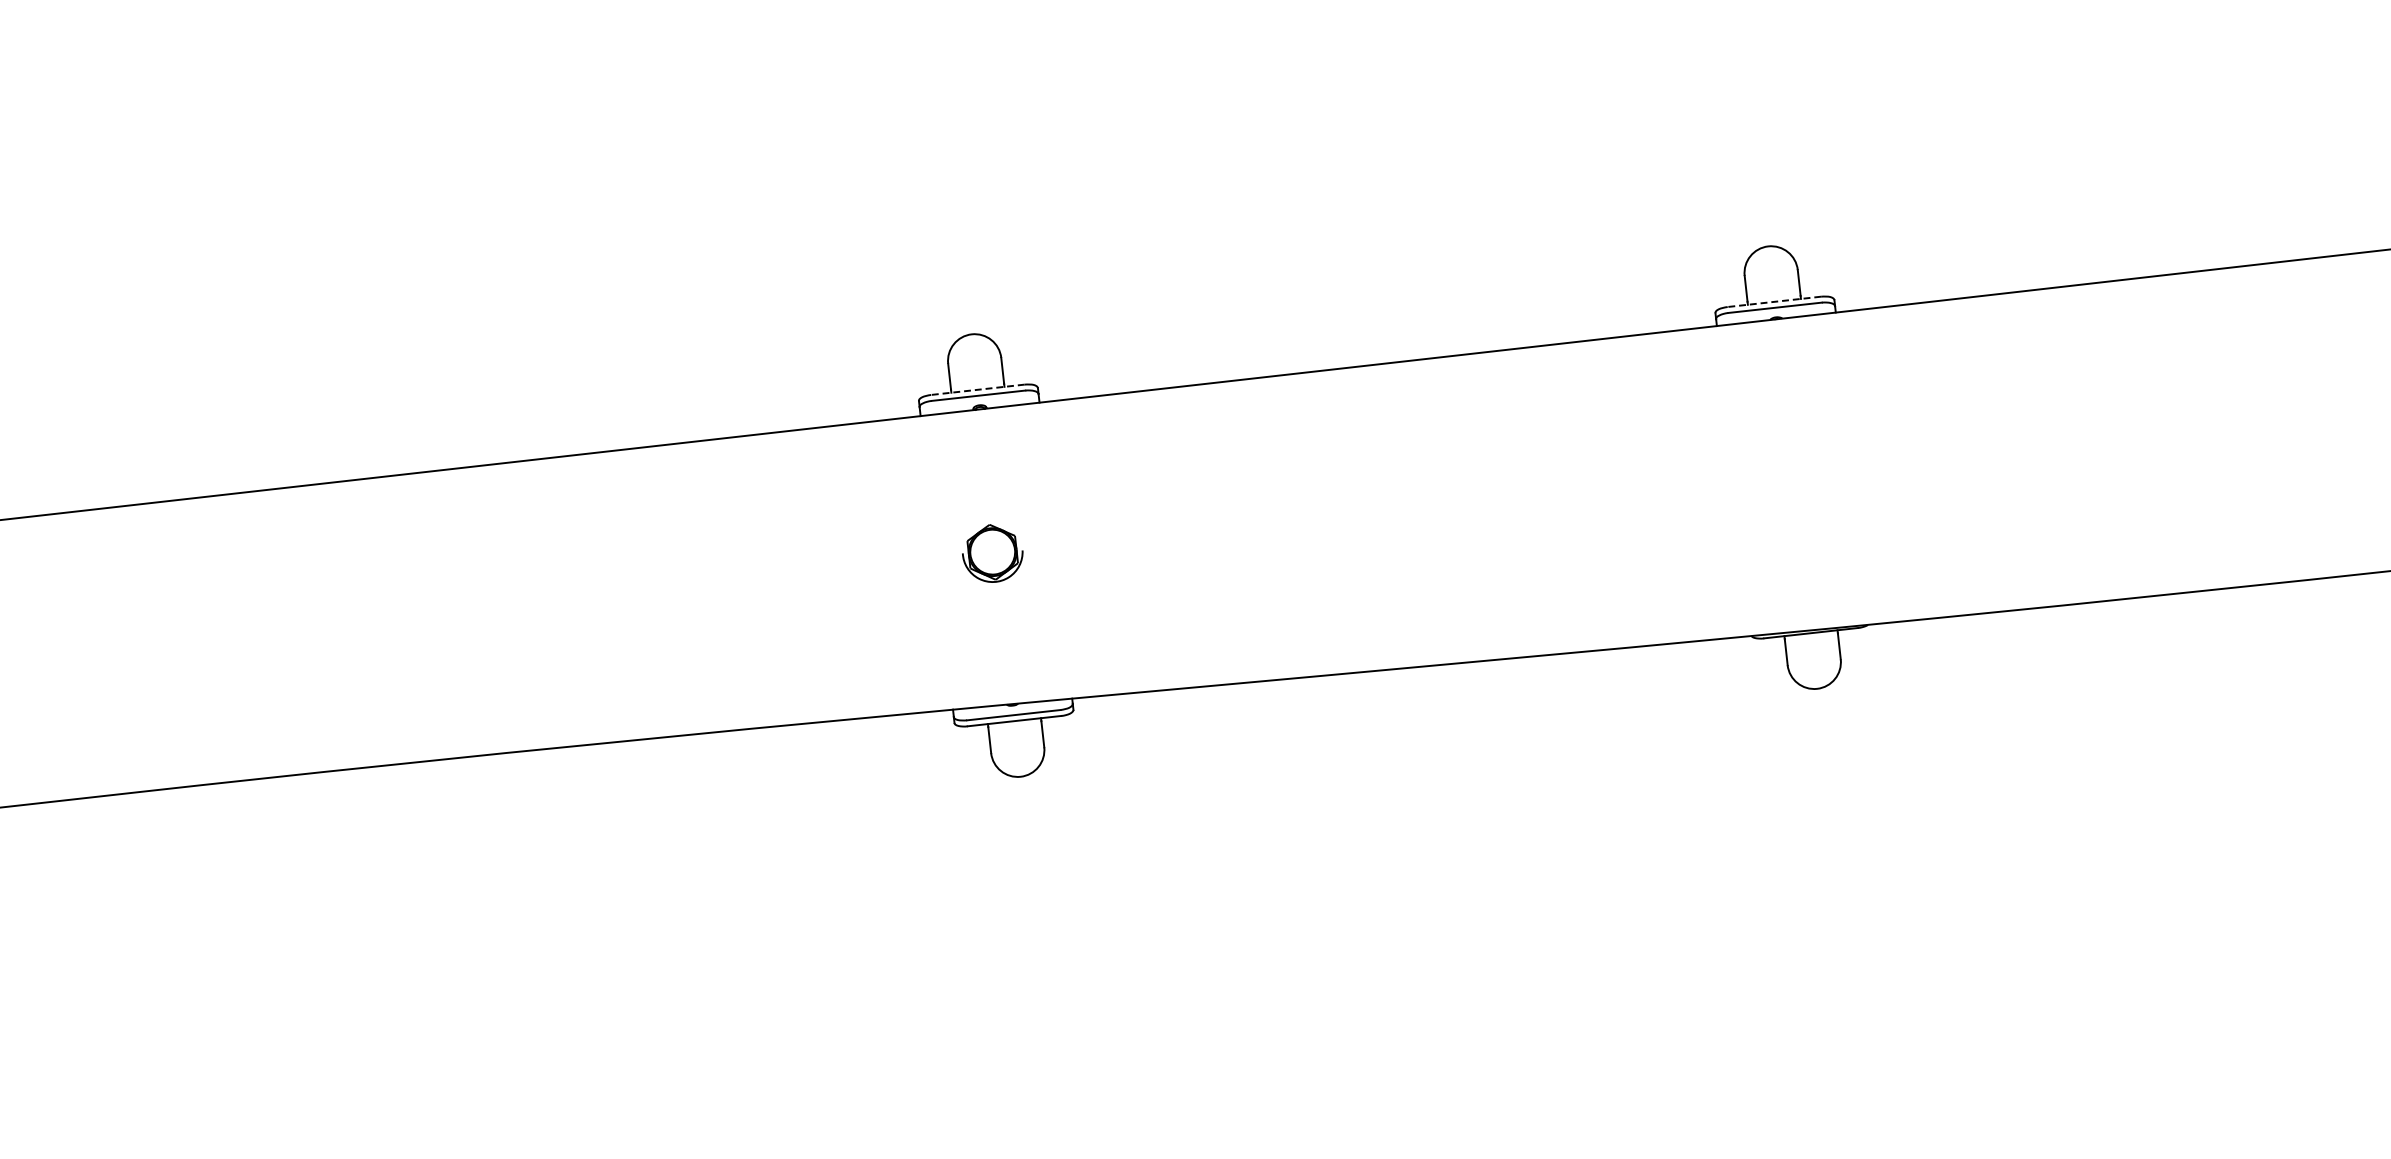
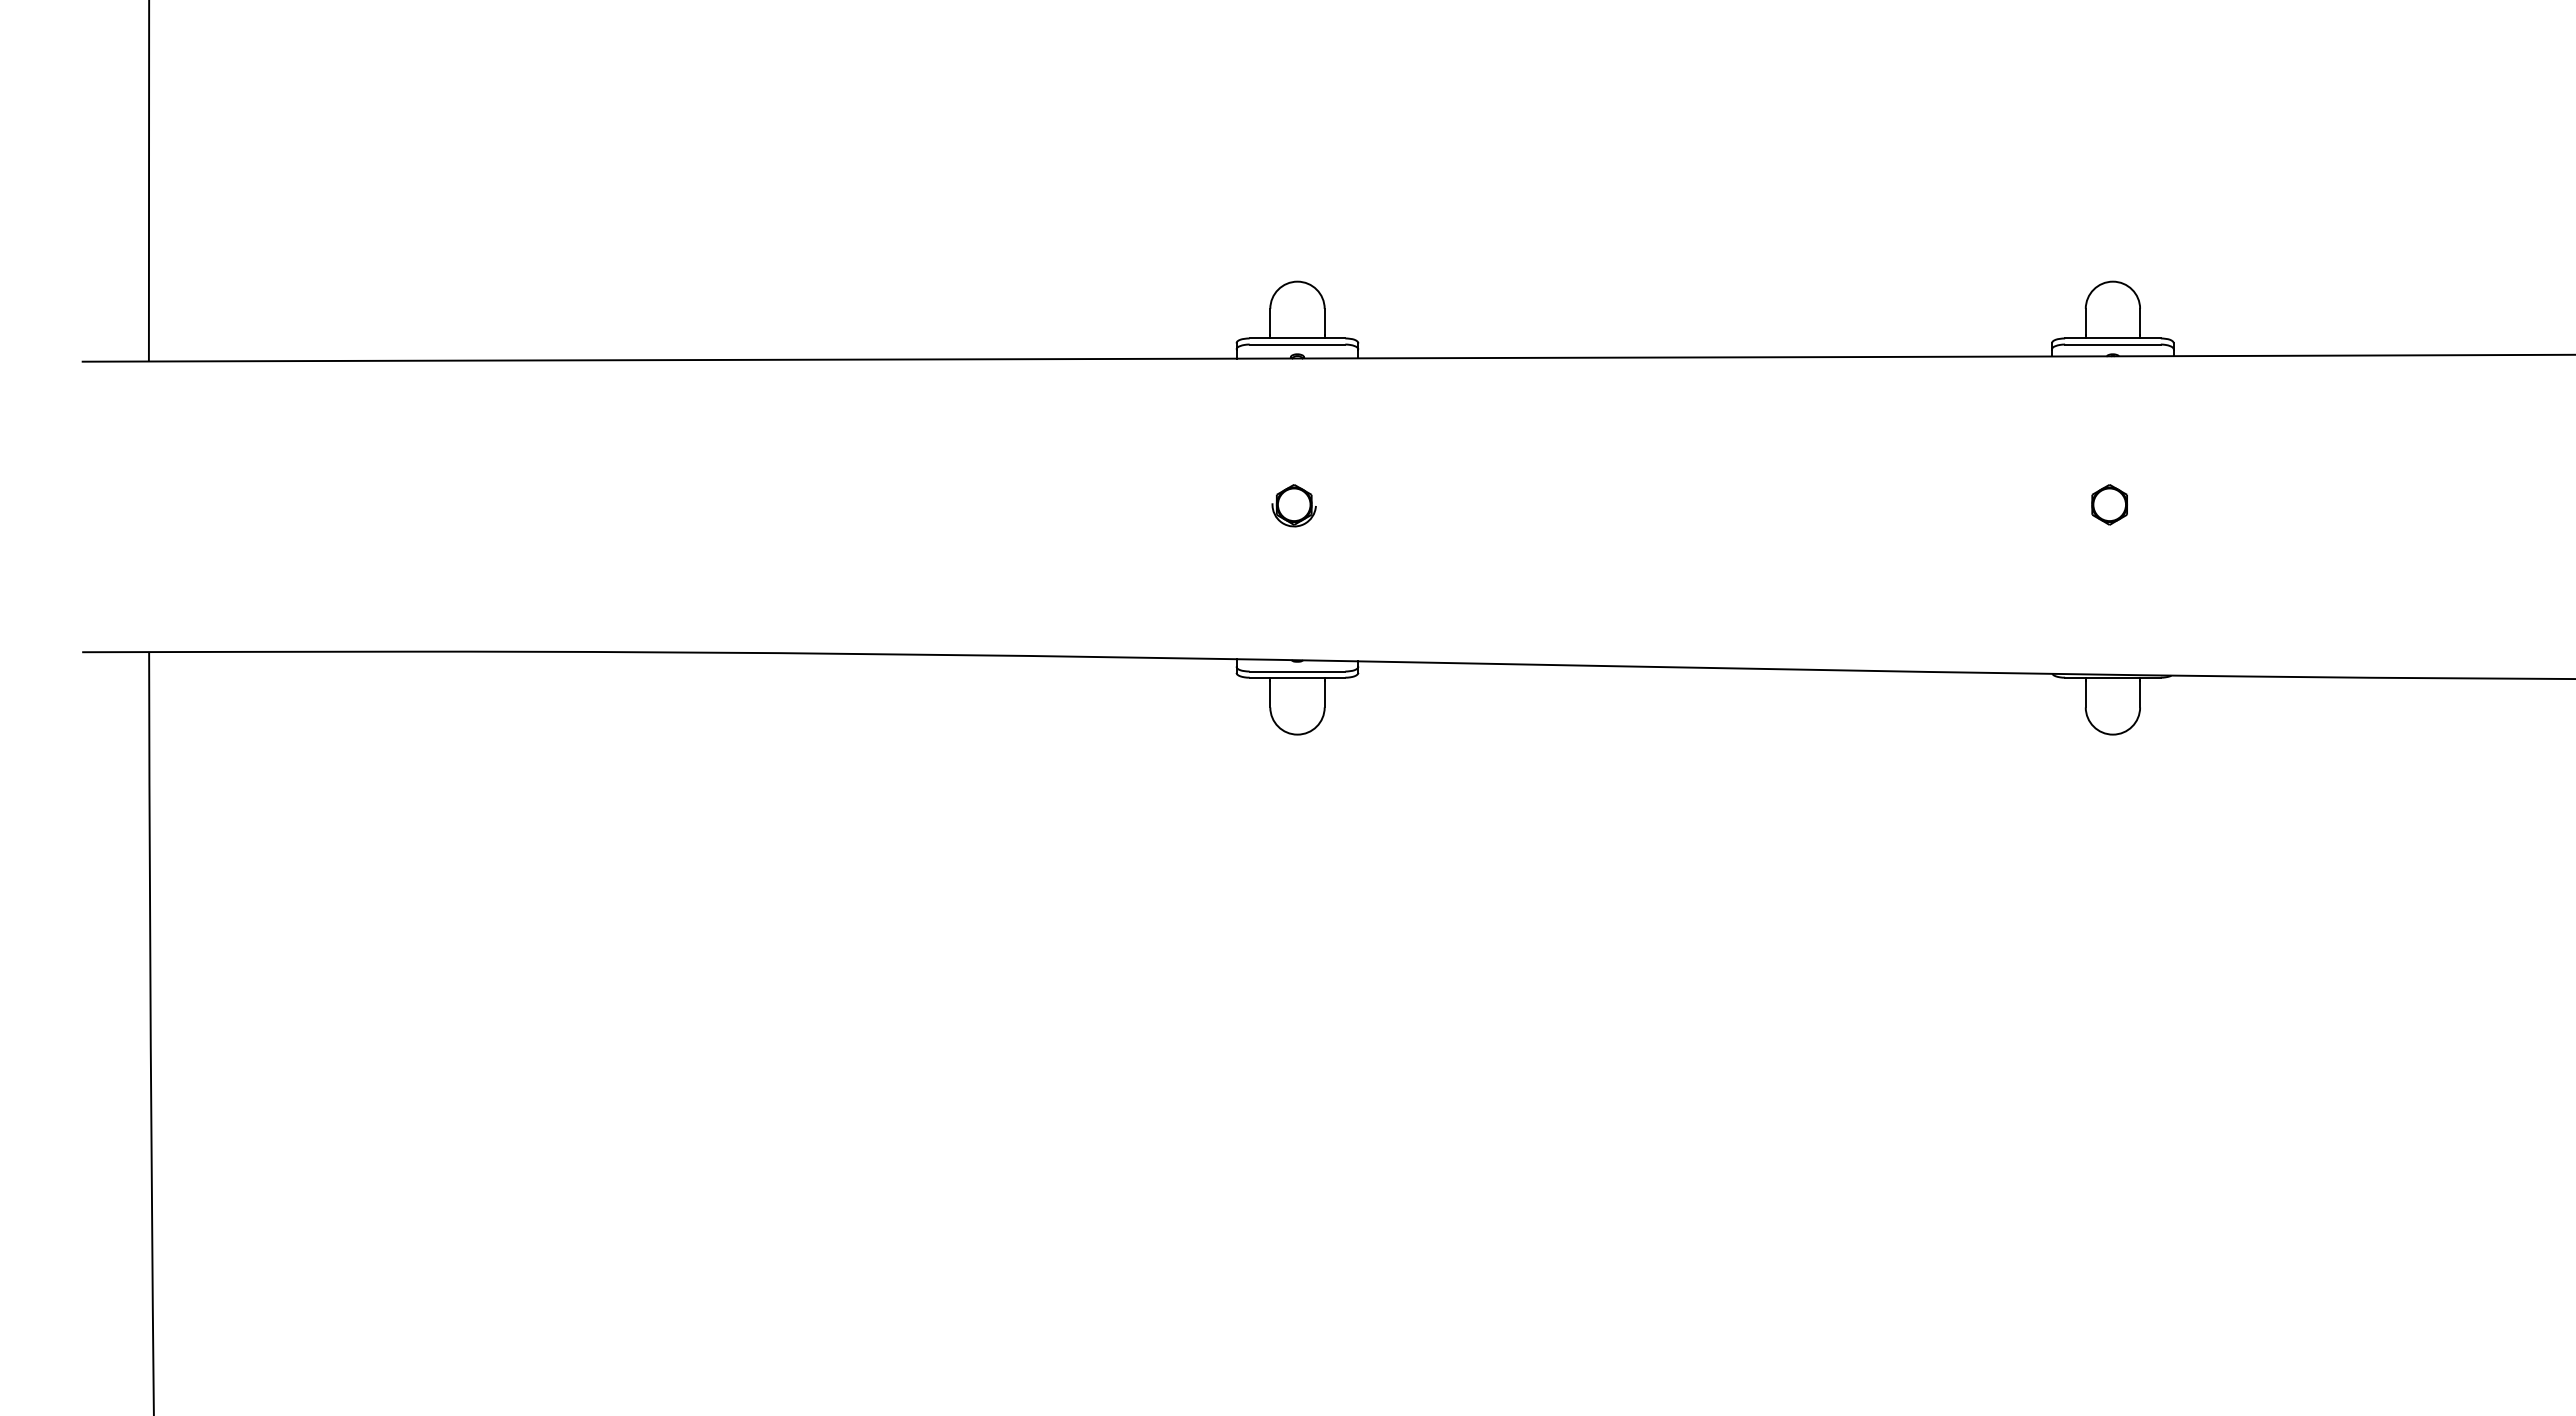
line: (1773, 301) -> (2112, 338), dashed -> solid
line: (977, 389) -> (1297, 338), dashed -> solid
part: (1788, 464) -> (2109, 504), added
part: (992, 553) -> (1293, 505), size x0.71

